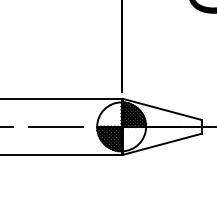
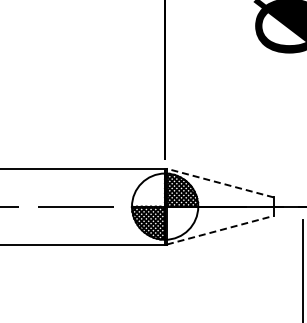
line: (161, 109) -> (219, 182), solid -> dashed
line: (162, 144) -> (220, 230), solid -> dashed

